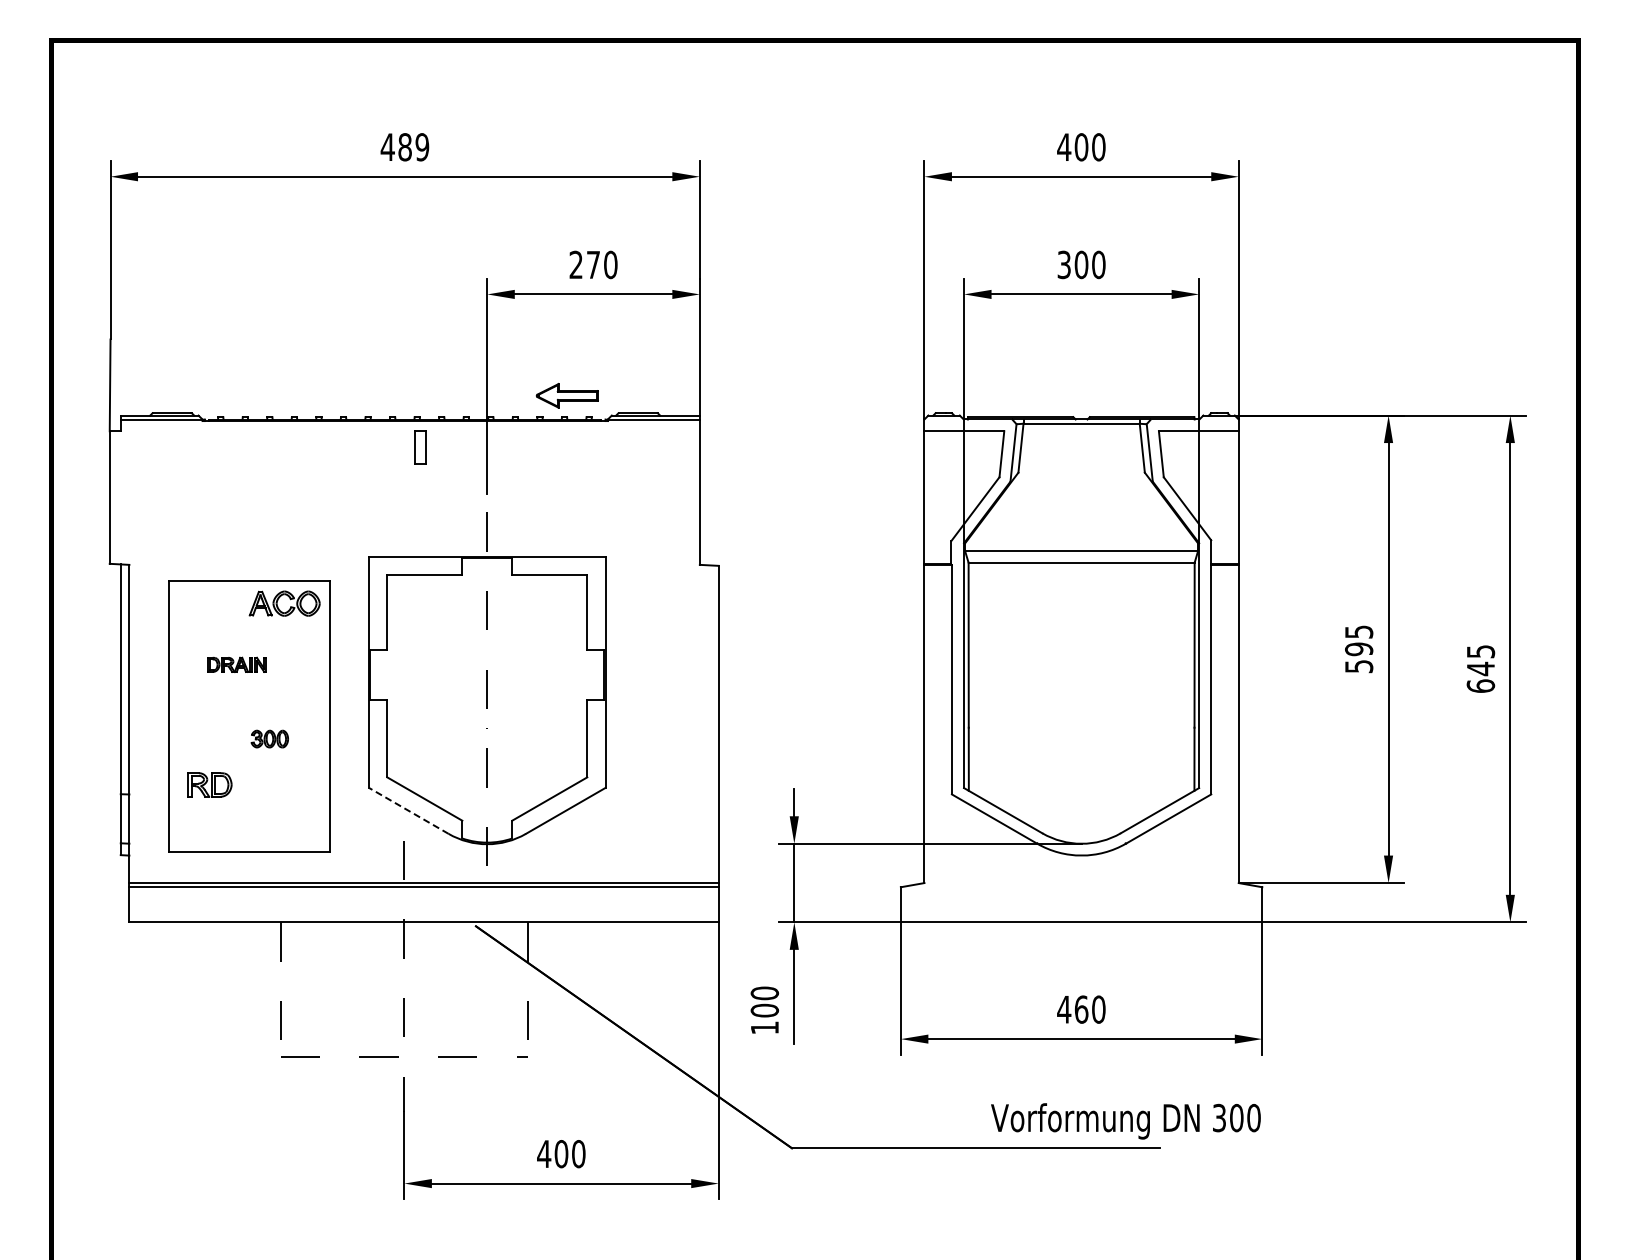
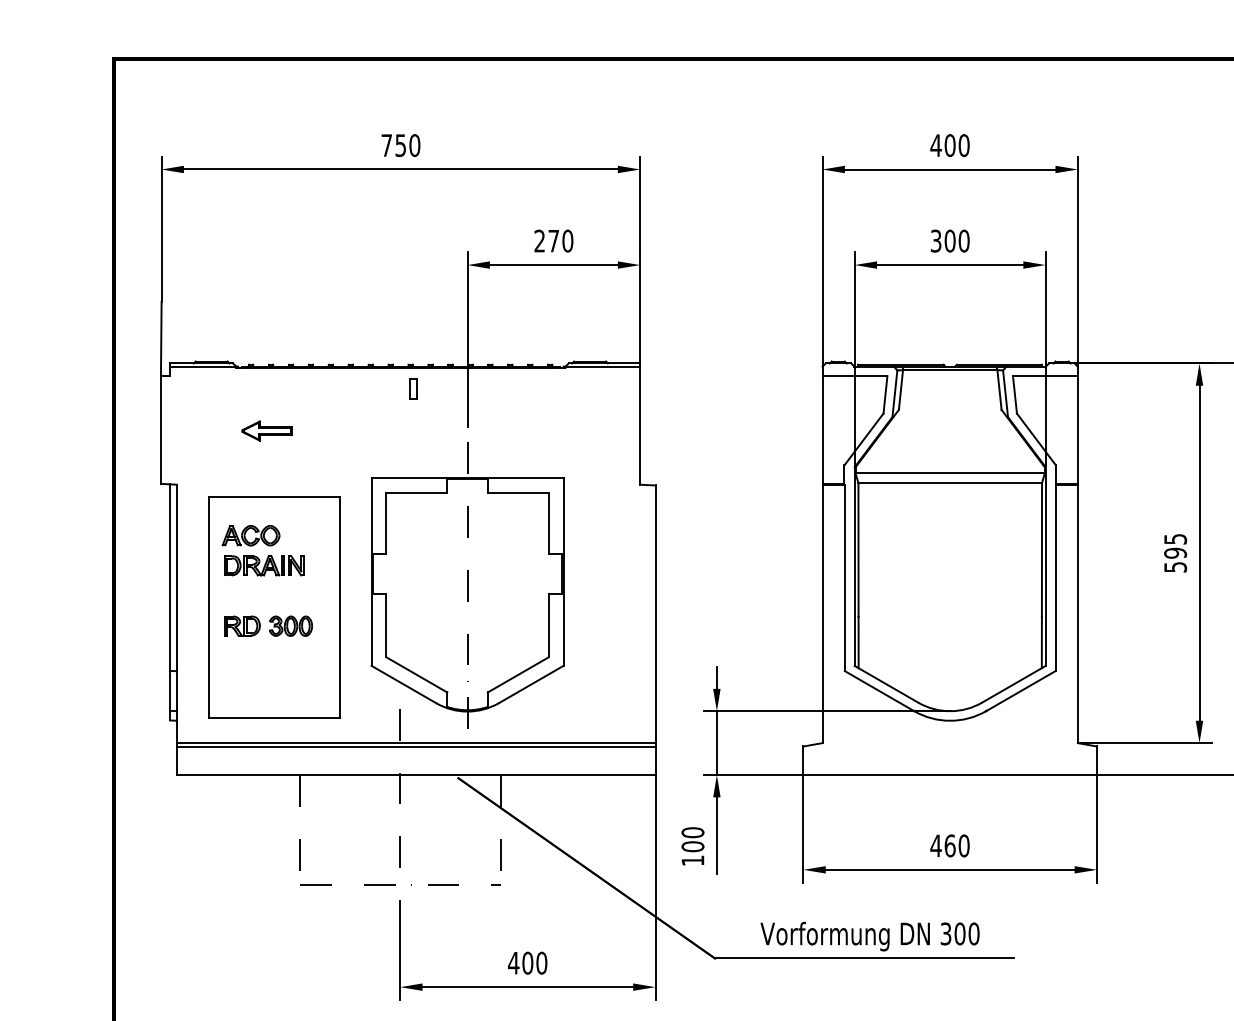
text: (404, 147) -> (400, 145), 489 -> 750
part: (566, 395) -> (266, 430), moved
part: (420, 446) -> (413, 388), size x0.71
part: (289, 599) -> (254, 532), moved
part: (236, 664) -> (263, 565), size x1.67
part: (269, 738) -> (290, 625), size x1.43
part: (209, 784) -> (241, 625), moved
line: (408, 810) -> (403, 684), dashed -> solid
text: (1125, 1121) -> (869, 936), moved

